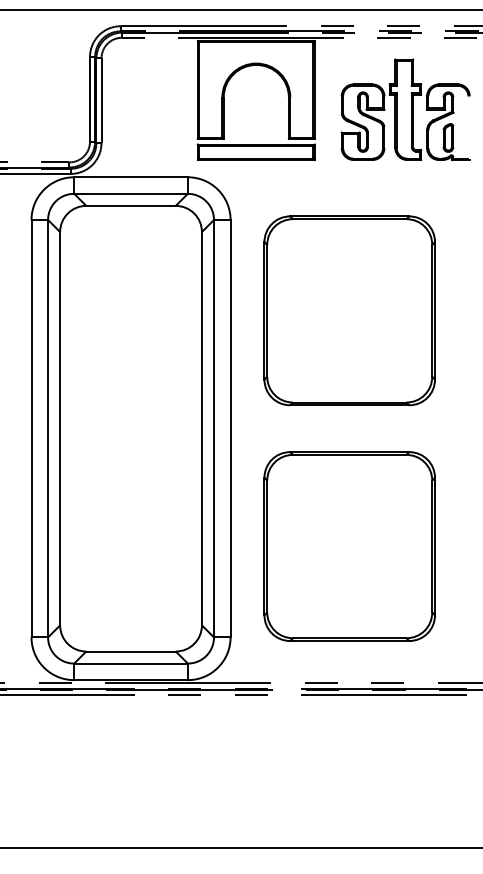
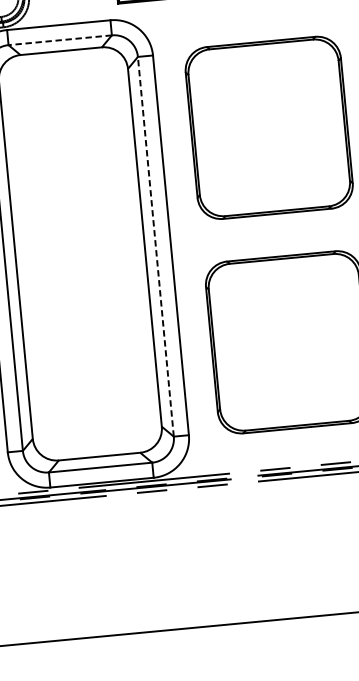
line: (131, 193) -> (60, 39), solid -> dashed
line: (213, 428) -> (155, 246), solid -> dashed

